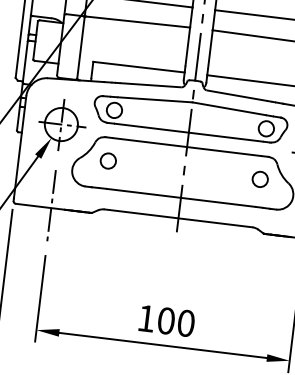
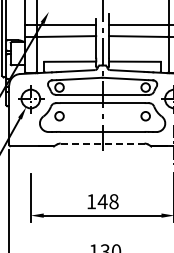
line: (50, 206) -> (30, 145), removed
line: (178, 218) -> (102, 143), solid -> dashed
text: (174, 321) -> (107, 201), 100 -> 148

